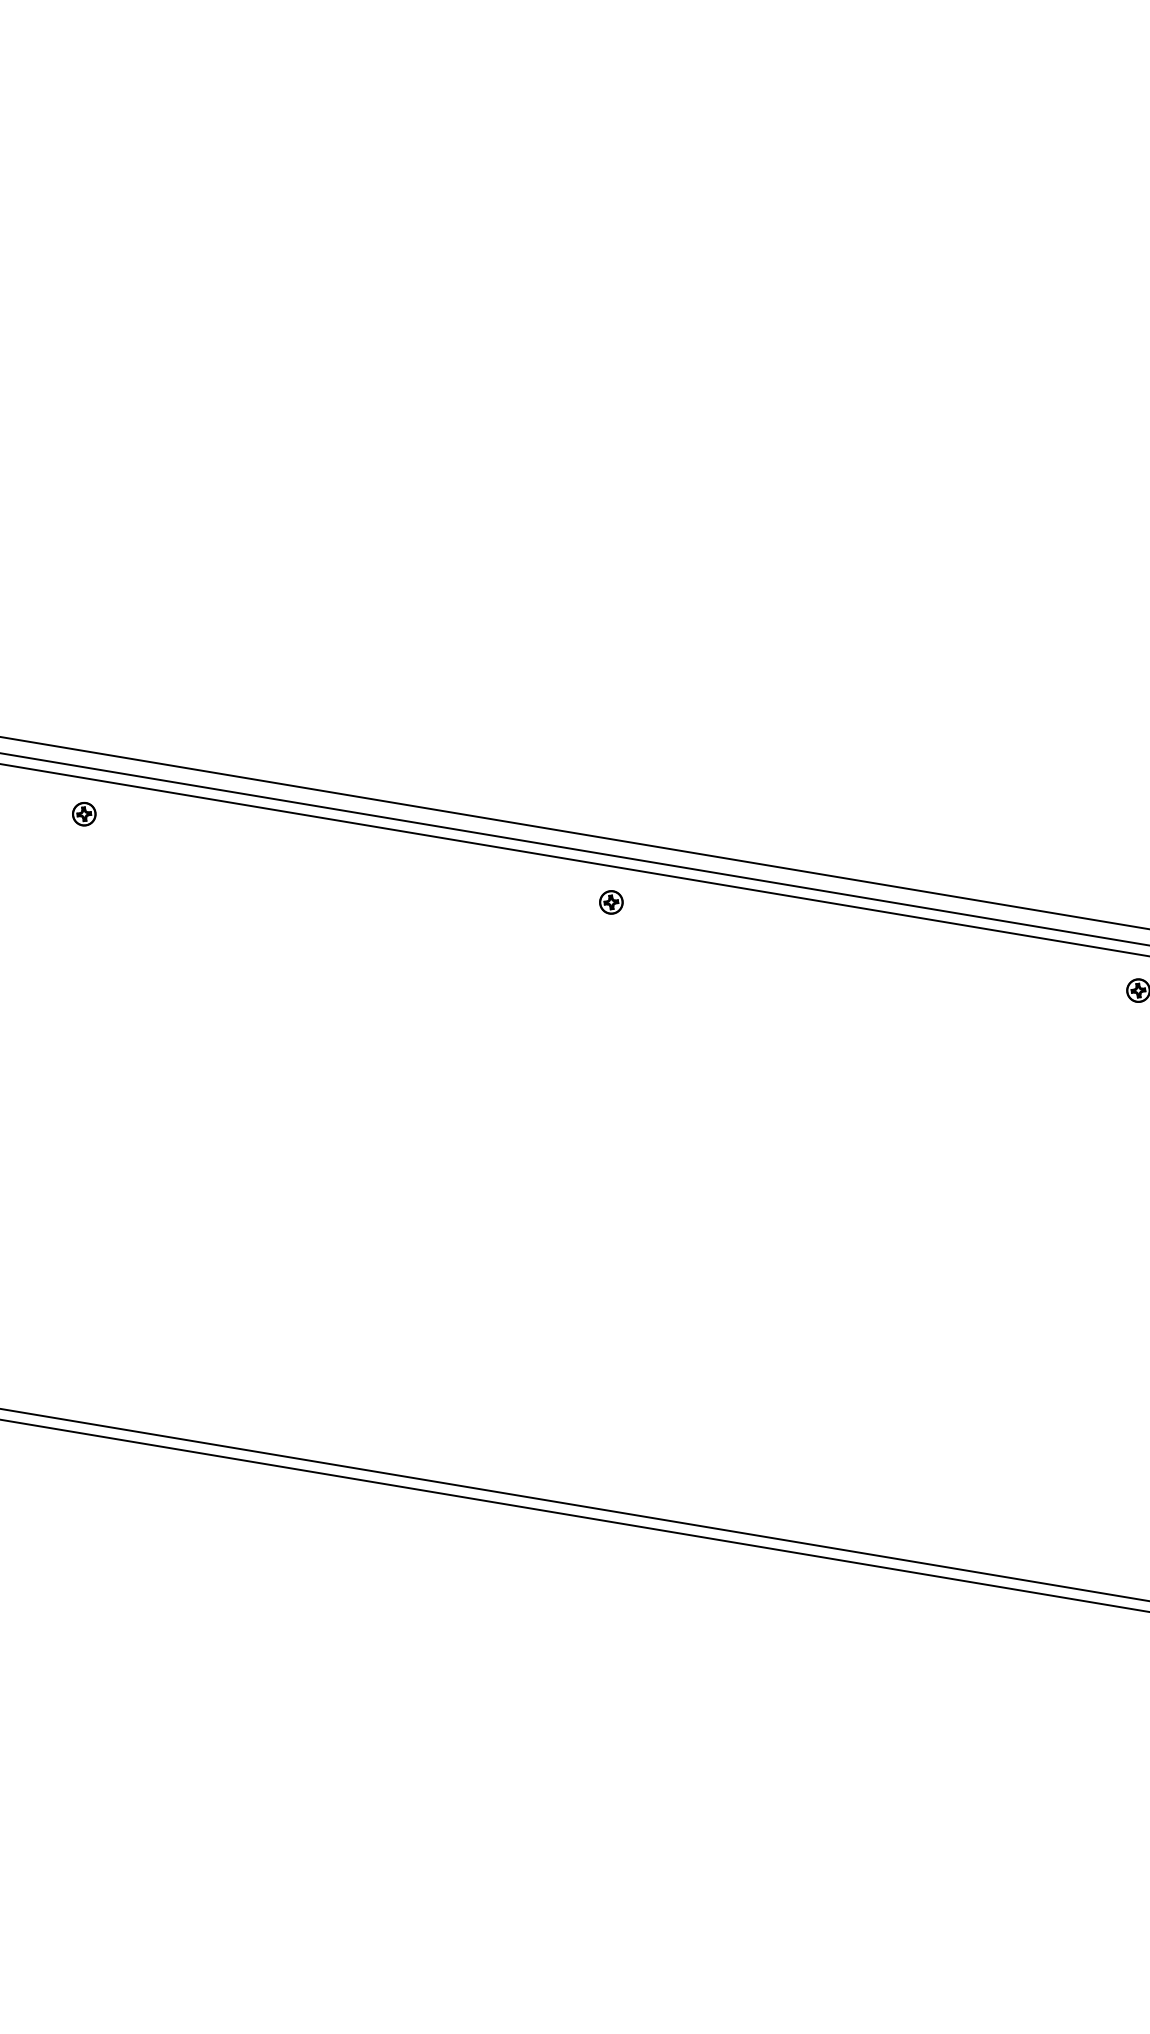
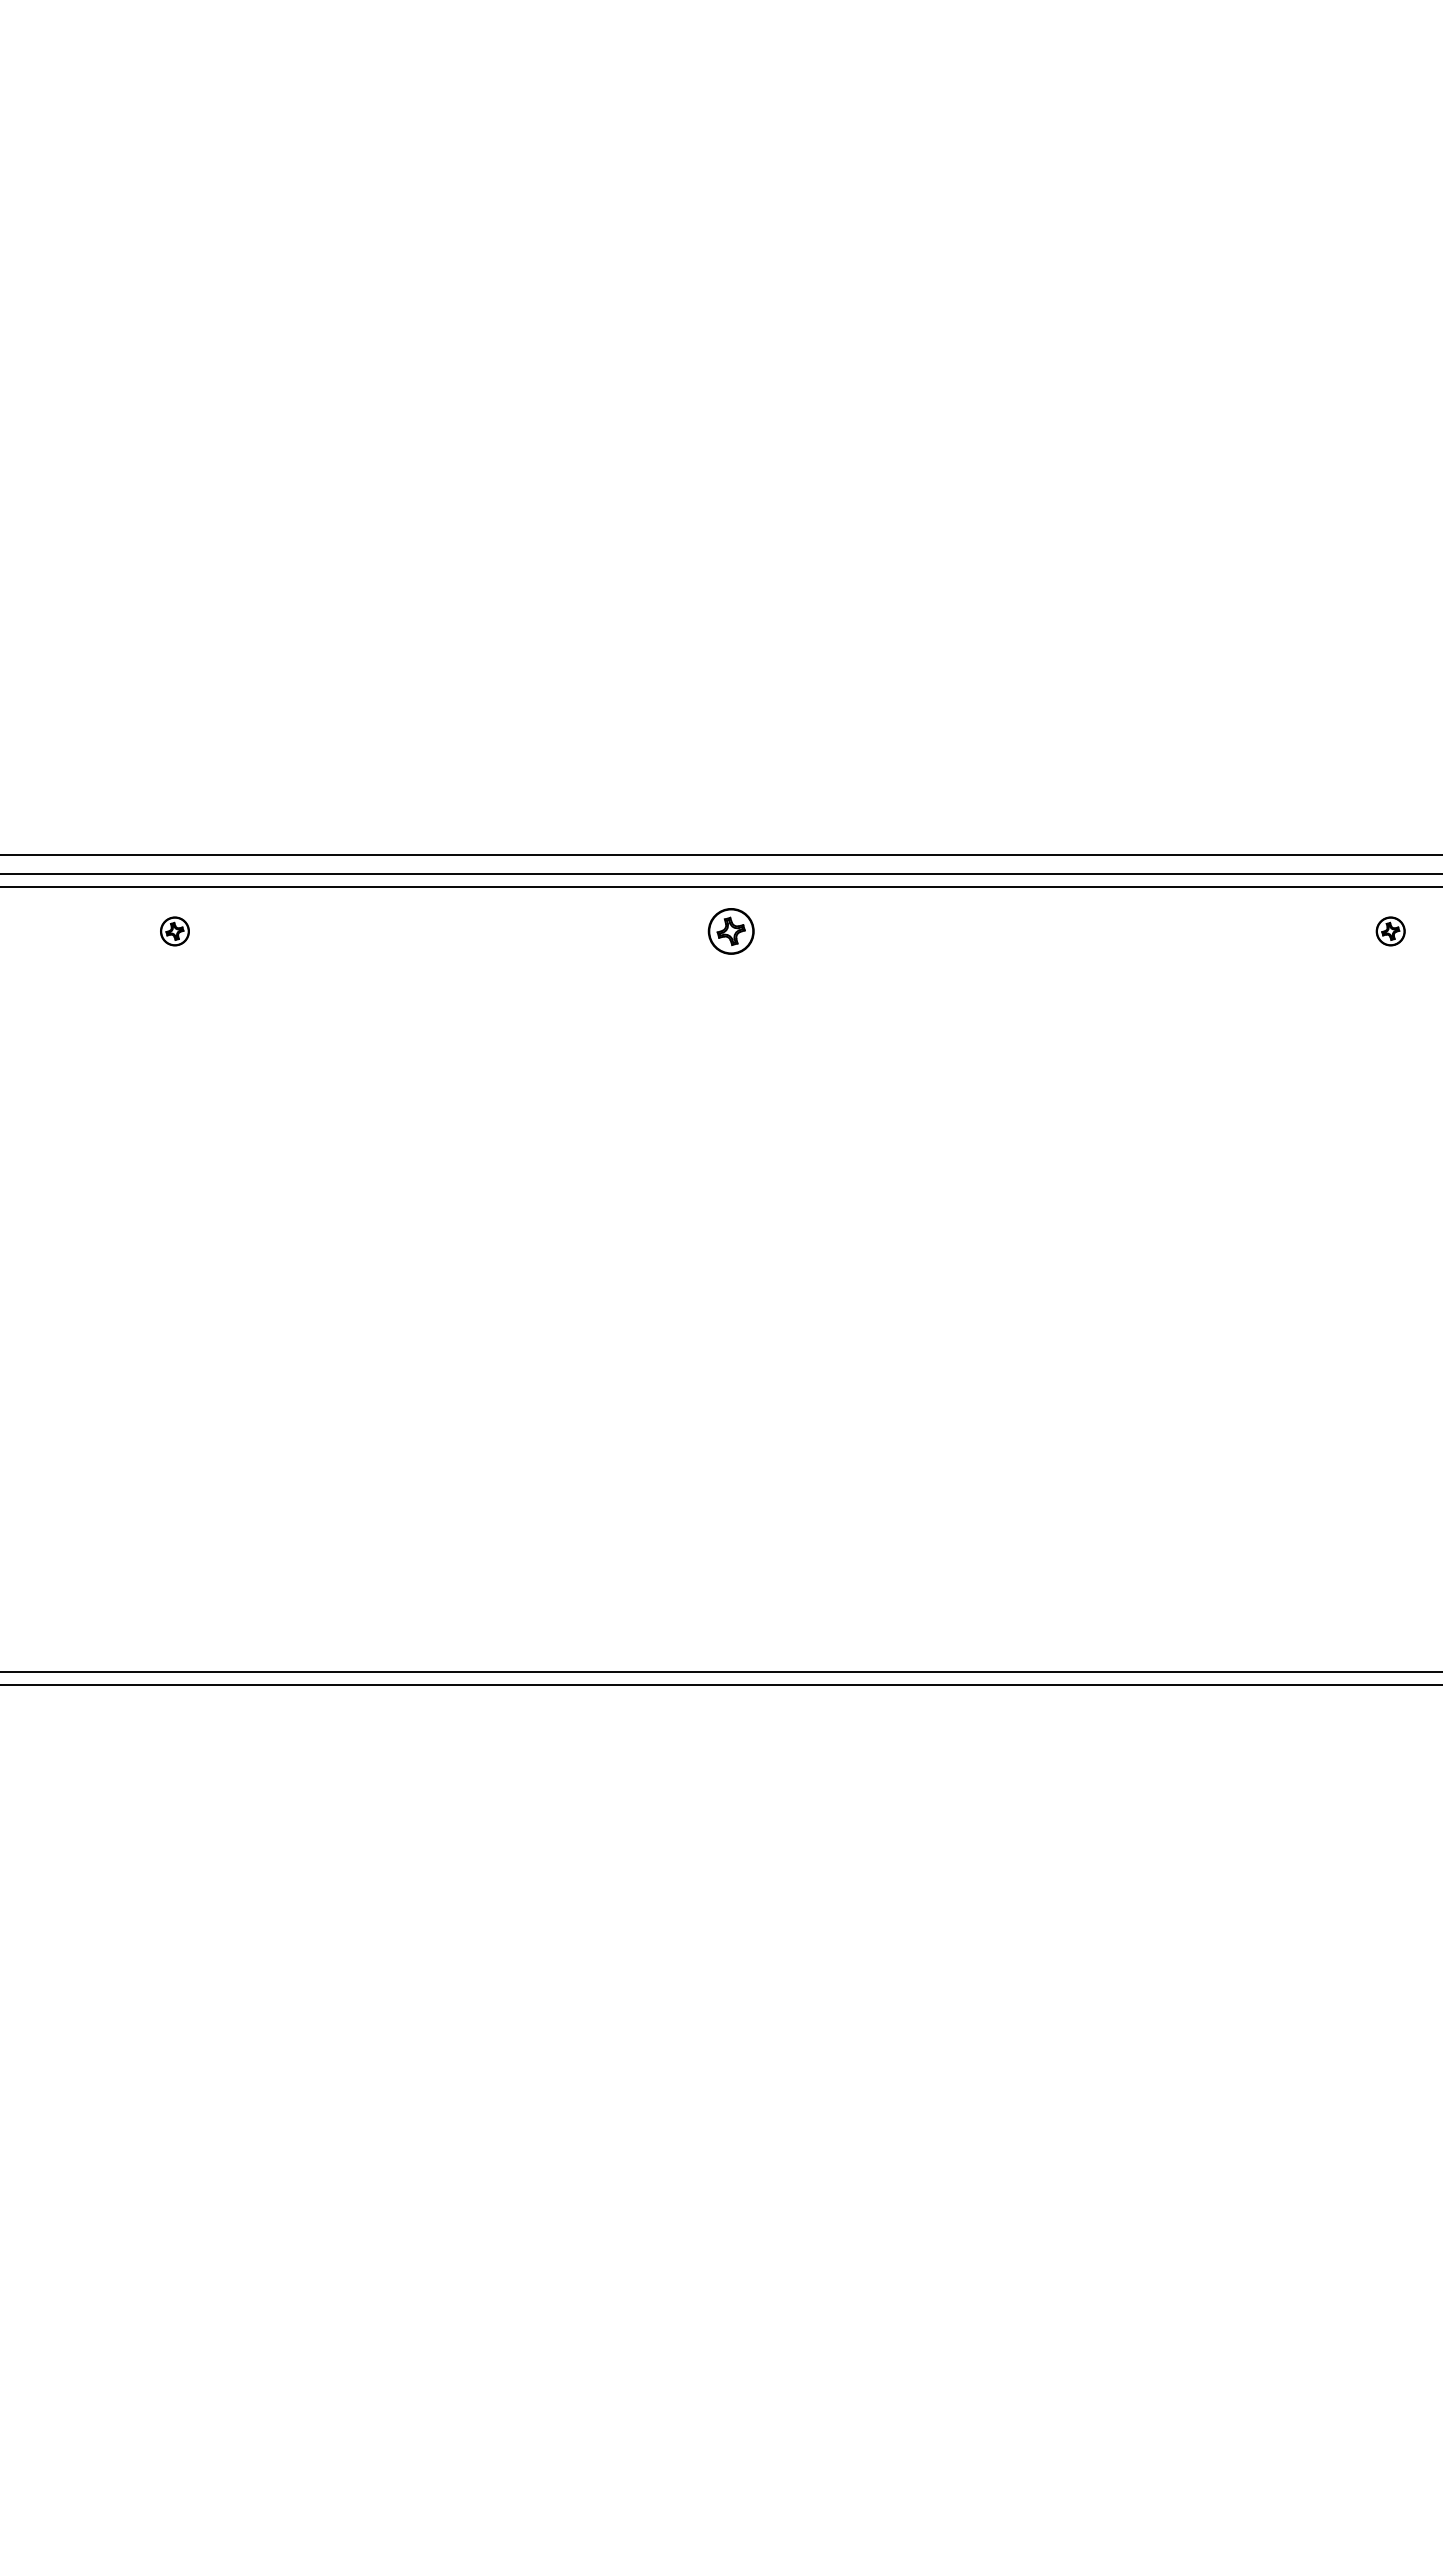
part: (83, 814) -> (174, 931), moved
part: (611, 902) -> (731, 931), size x1.6

